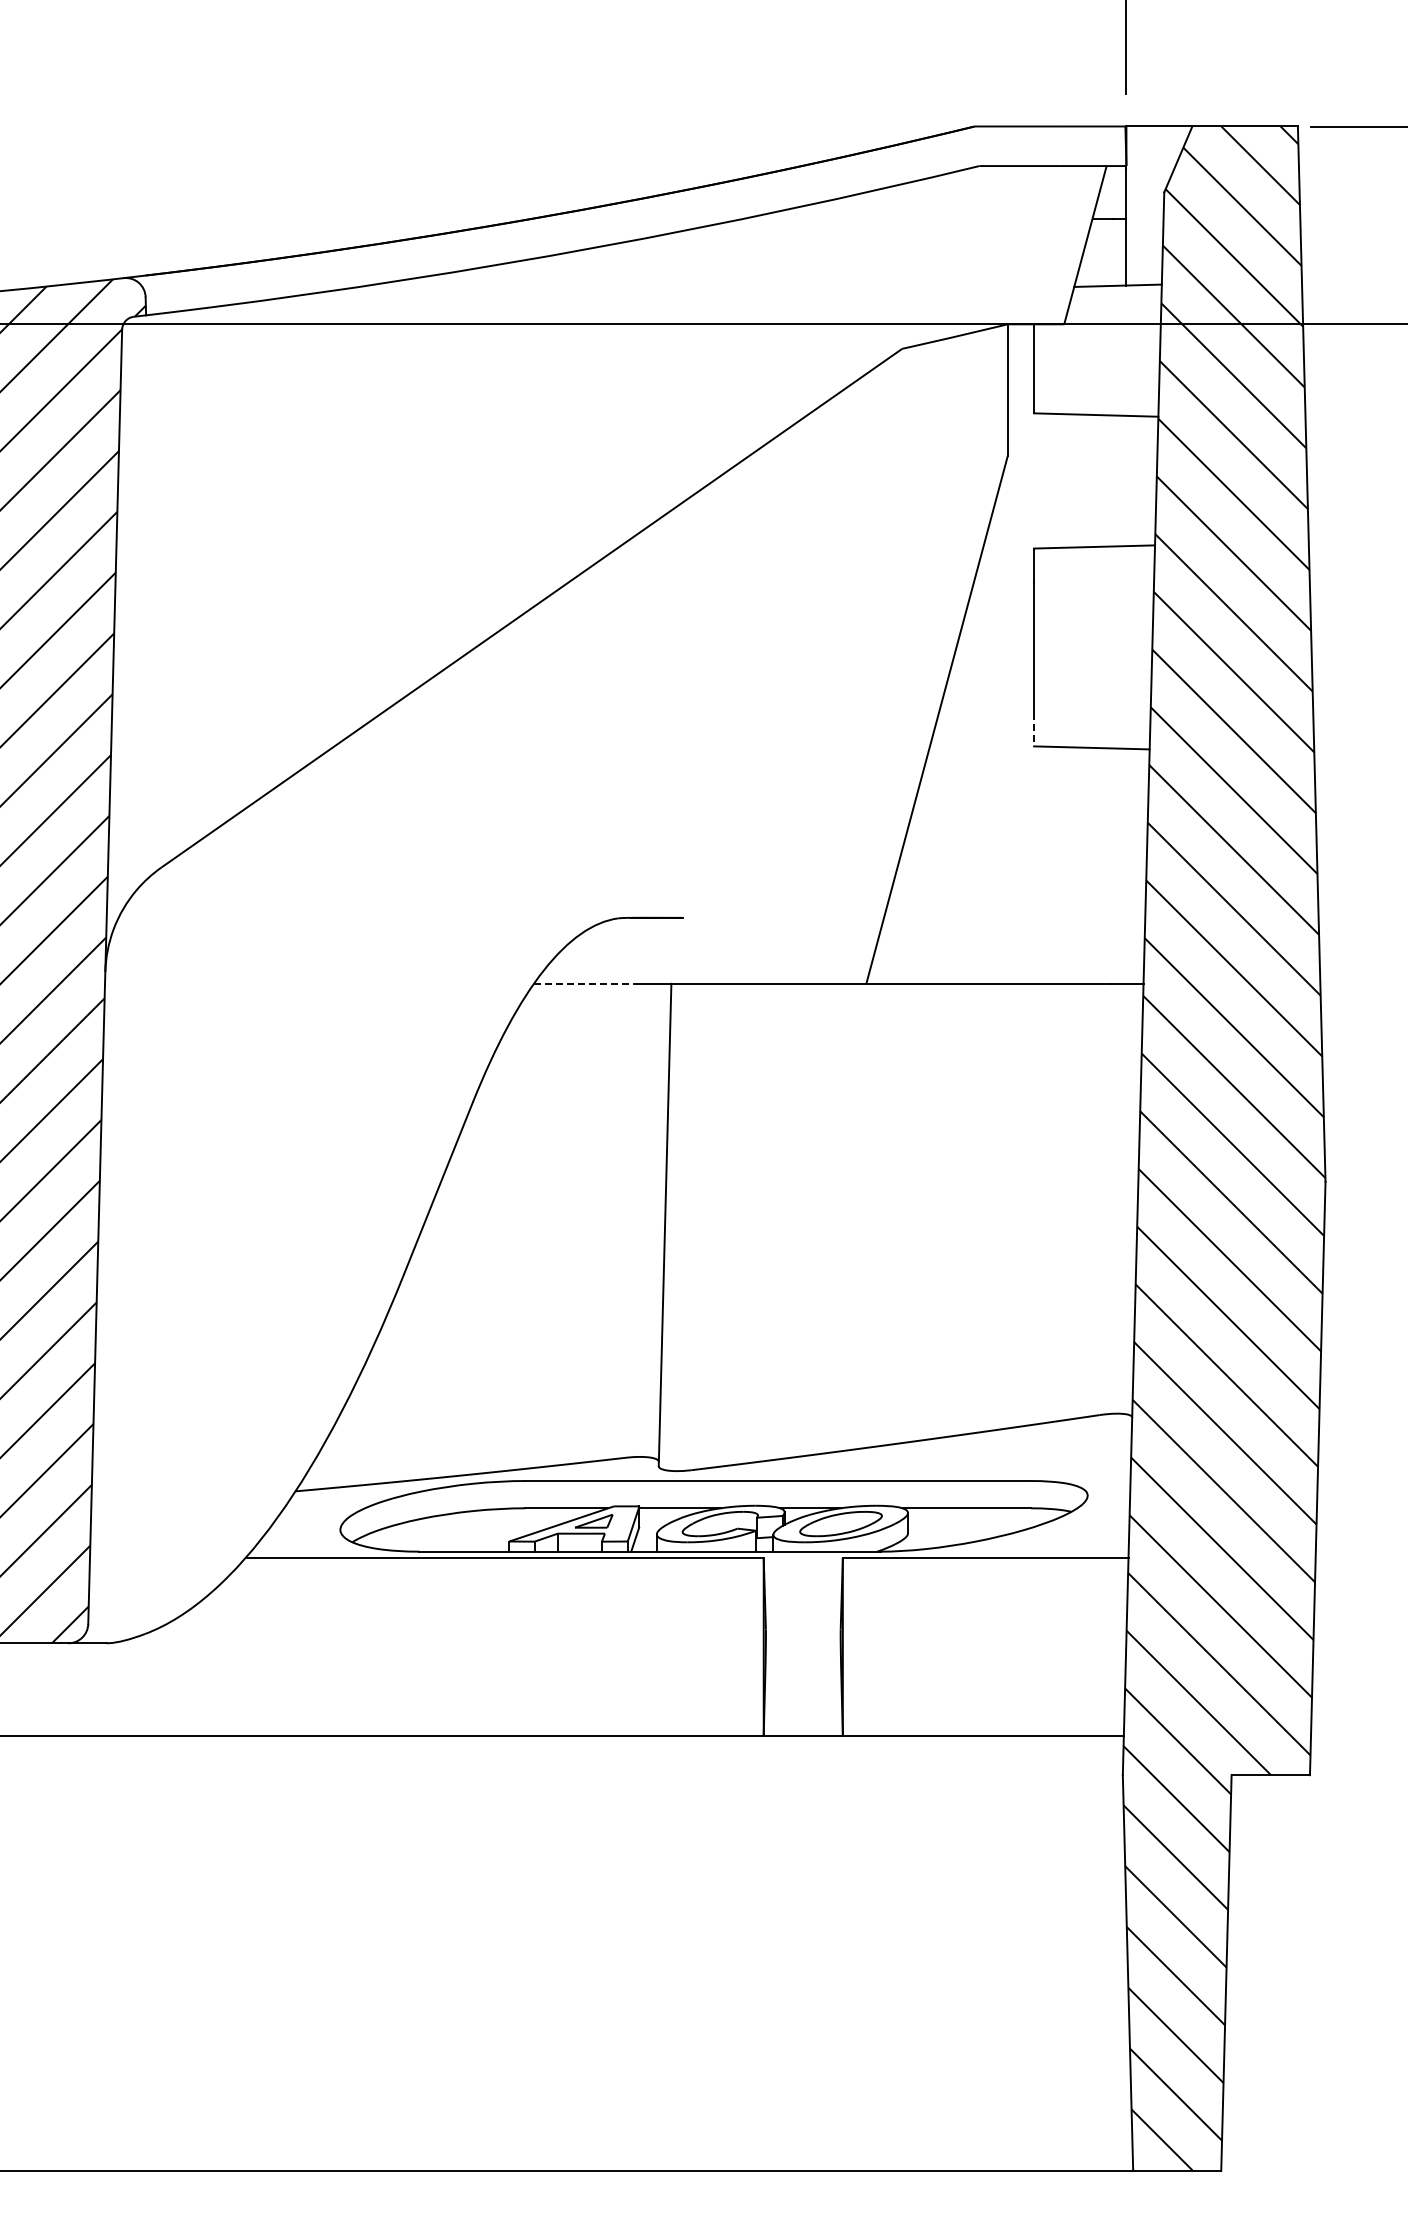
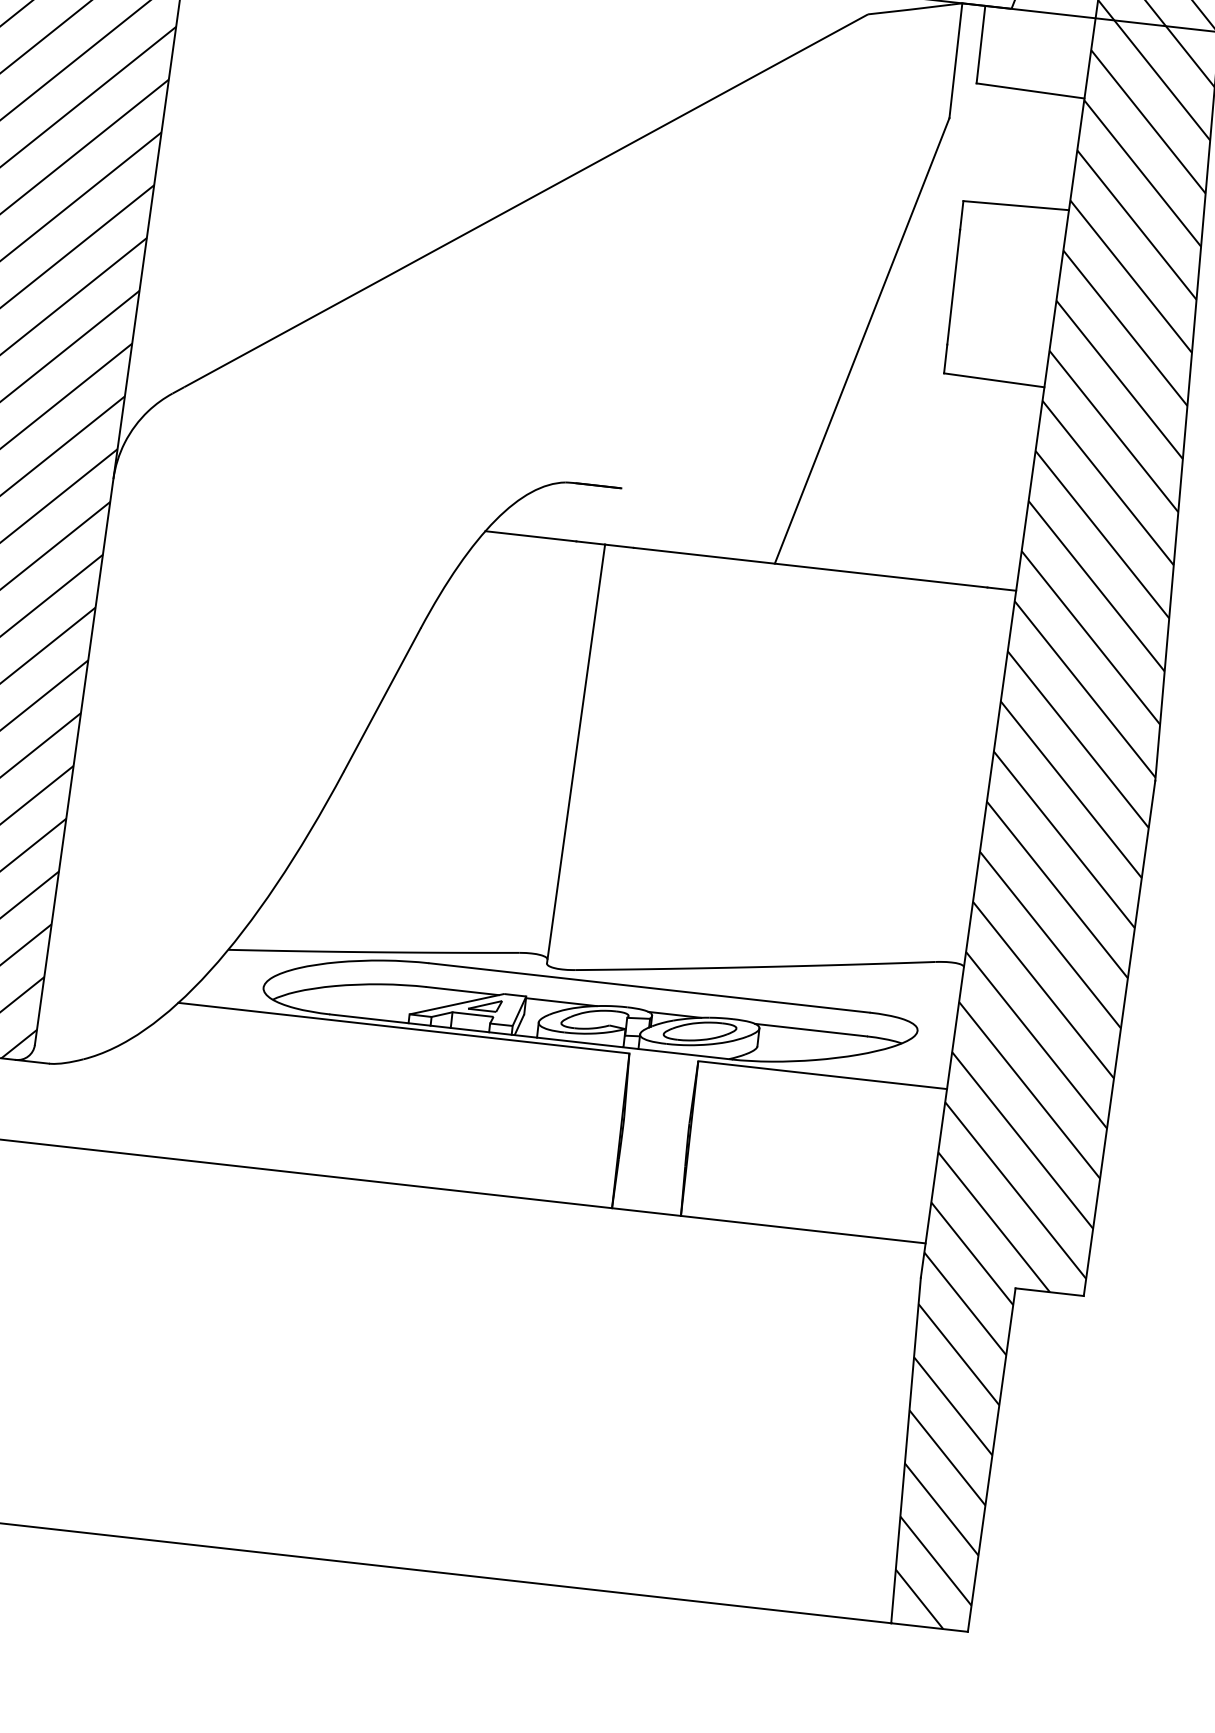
line: (1034, 730) -> (945, 359), dashed -> solid
line: (586, 983) -> (531, 536), dashed -> solid

